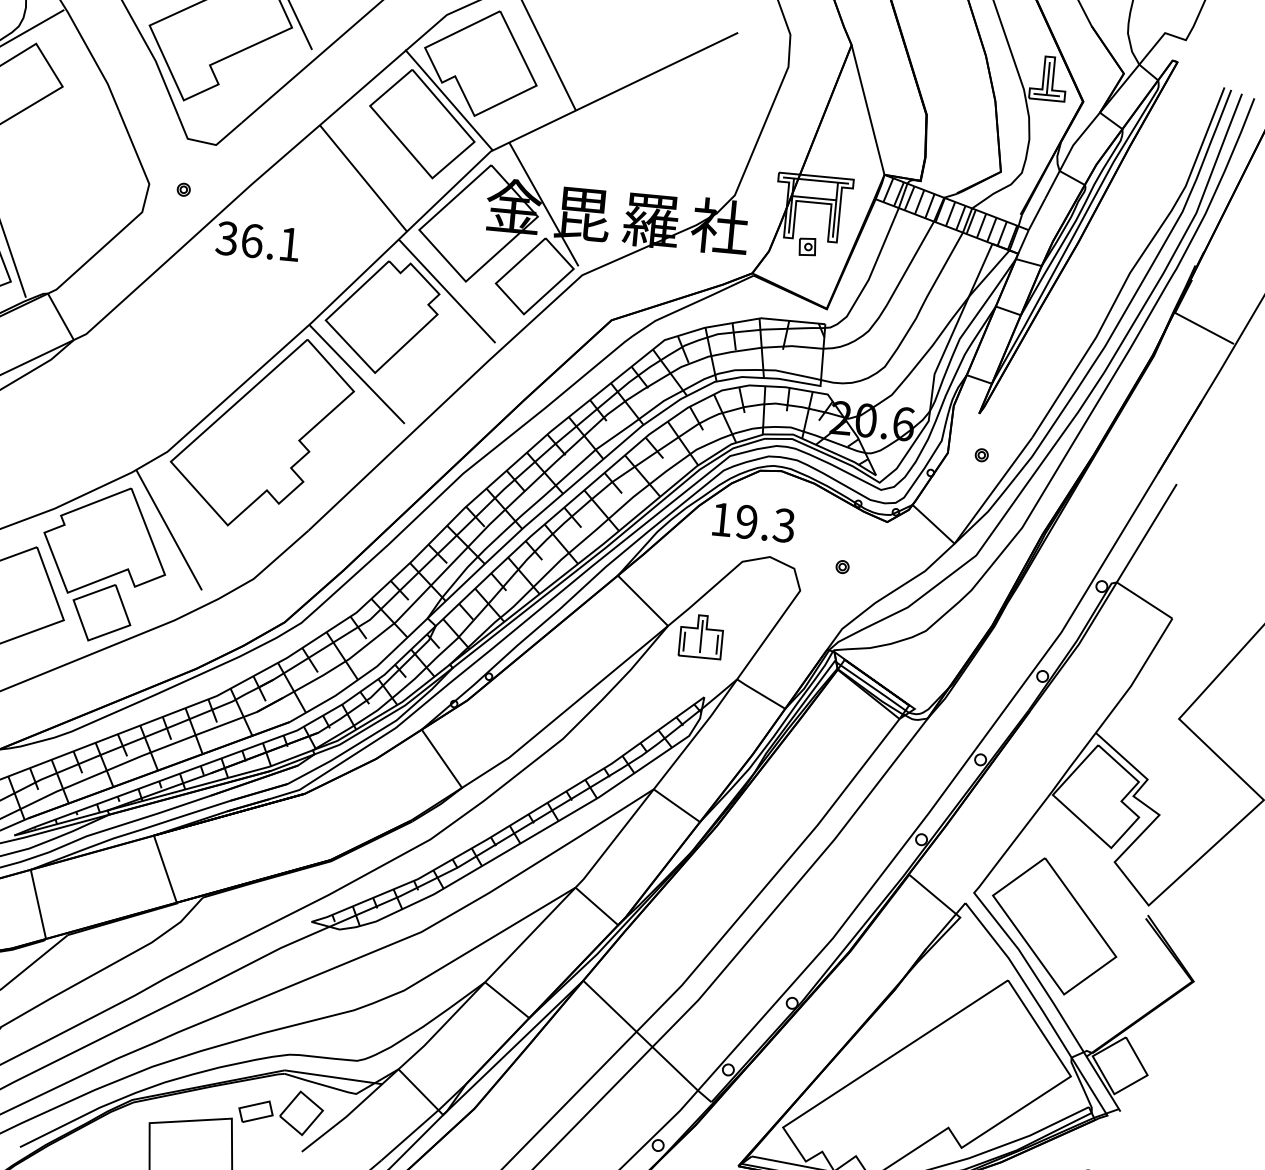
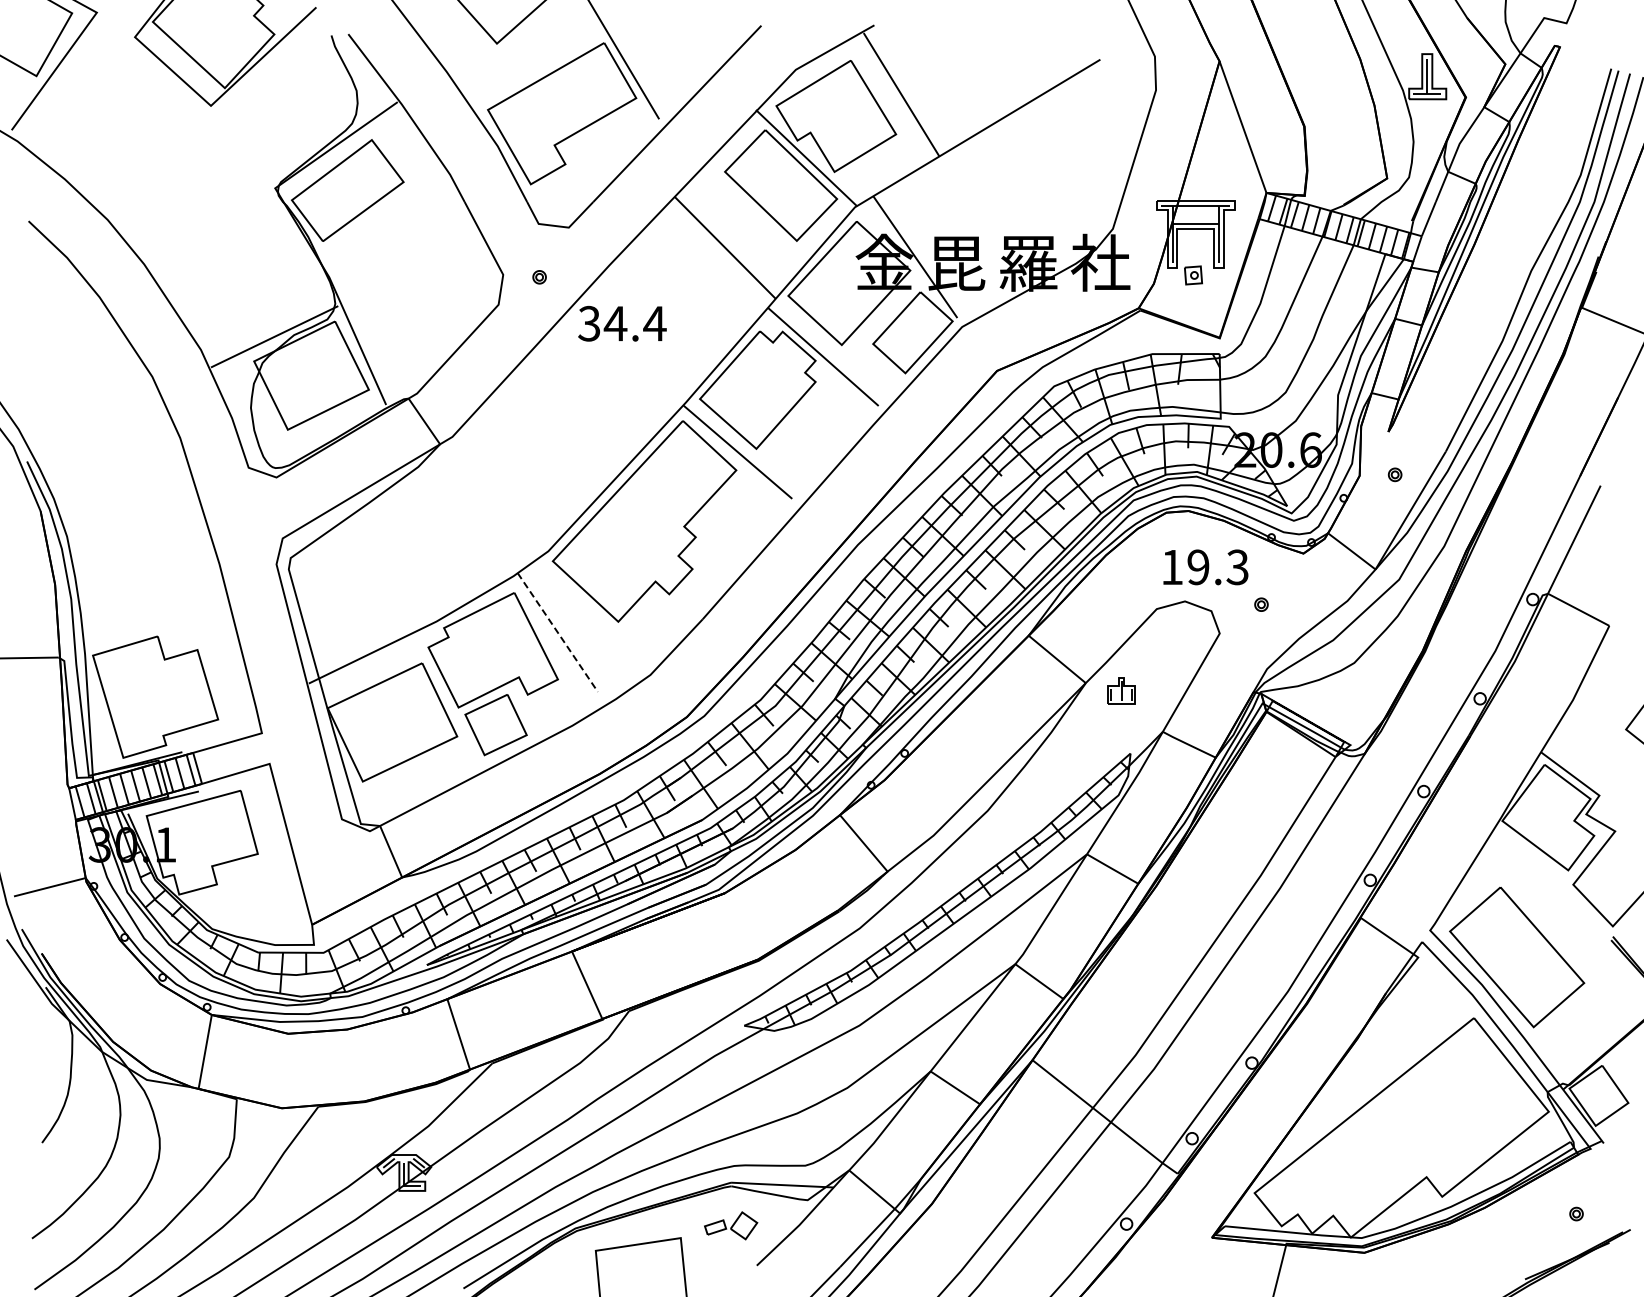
text: (270, 242) -> (634, 323), 36.1 -> 34.4
text: (753, 522) -> (1205, 567), moved
line: (168, 530) -> (557, 632), solid -> dashed
part: (701, 636) -> (1121, 690), size x0.6
part: (280, 1111) -> (730, 1225), size x0.6

